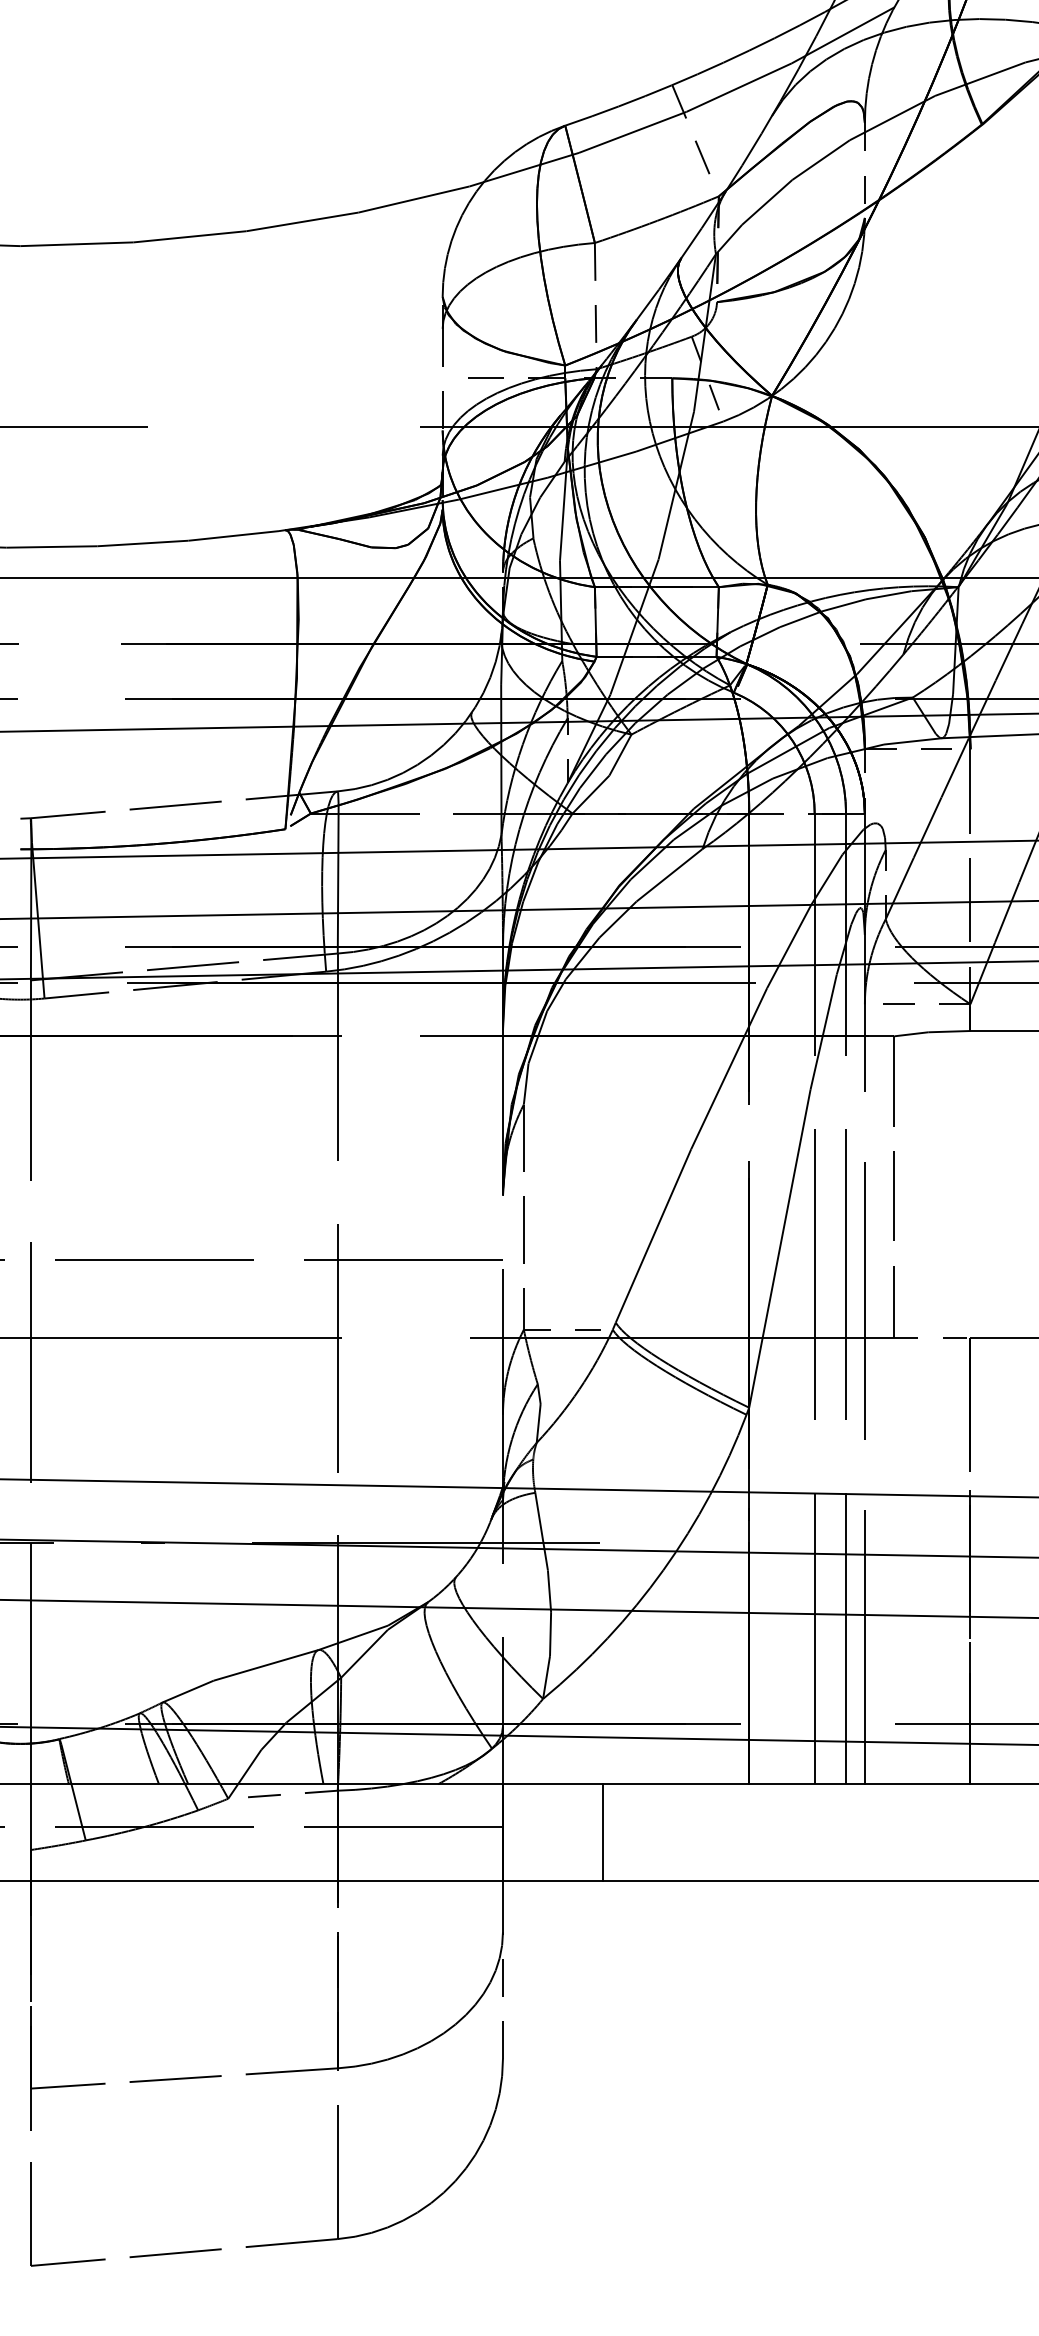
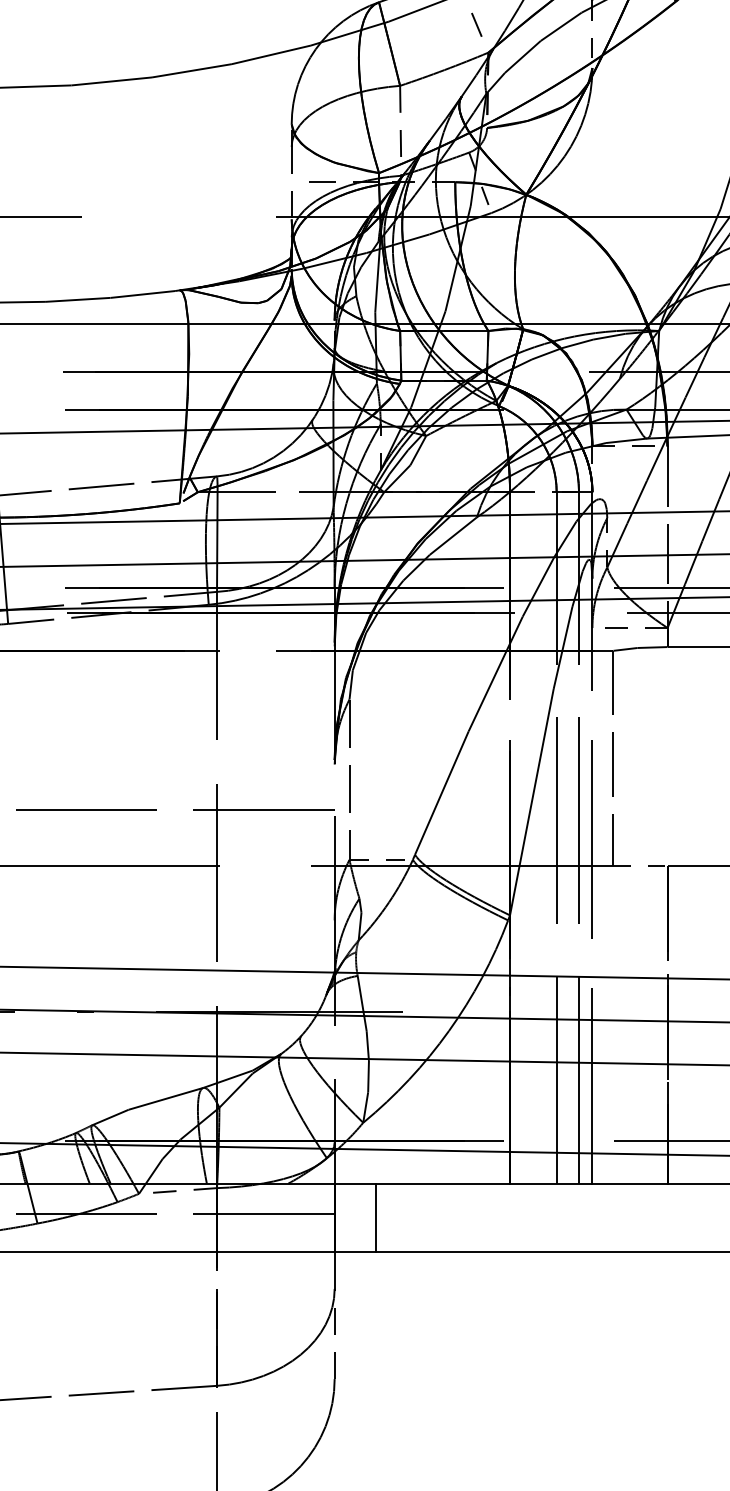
line: (603, 1832) -> (376, 1217), moved

